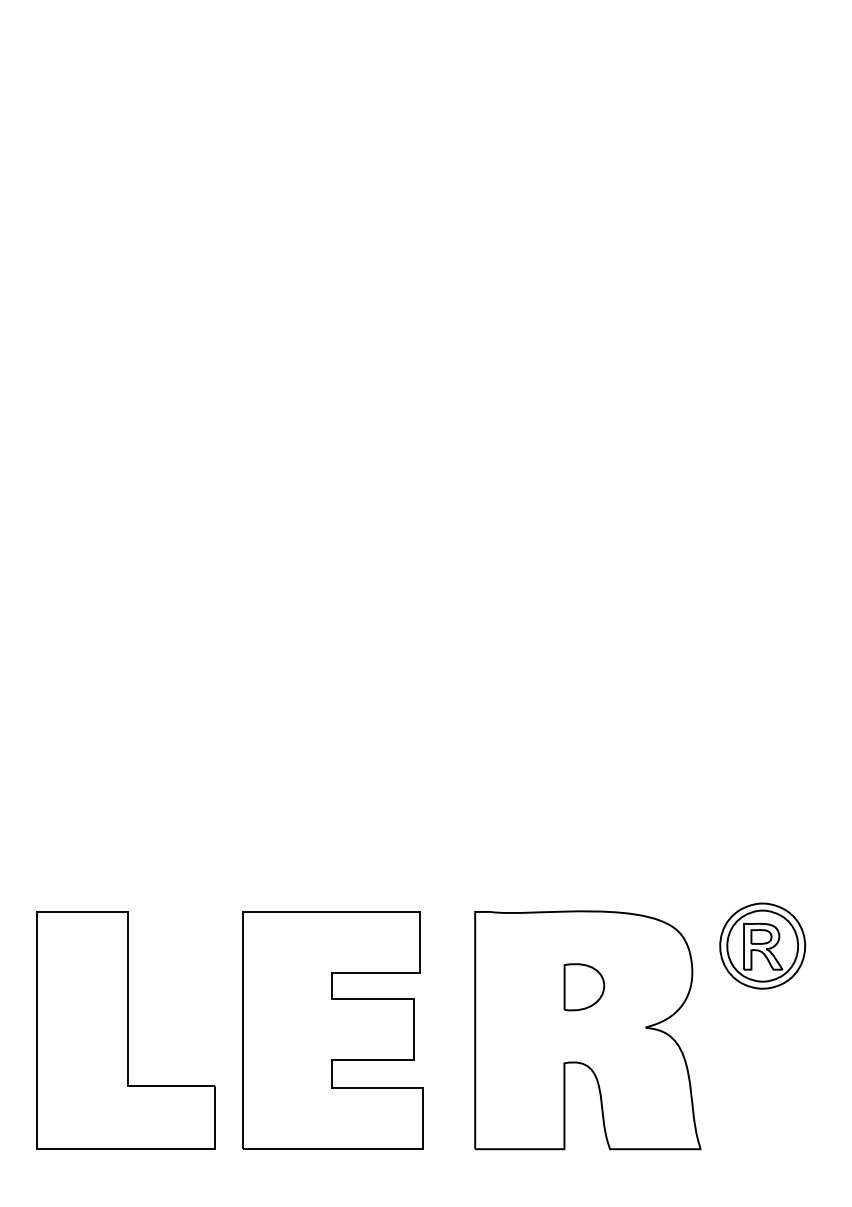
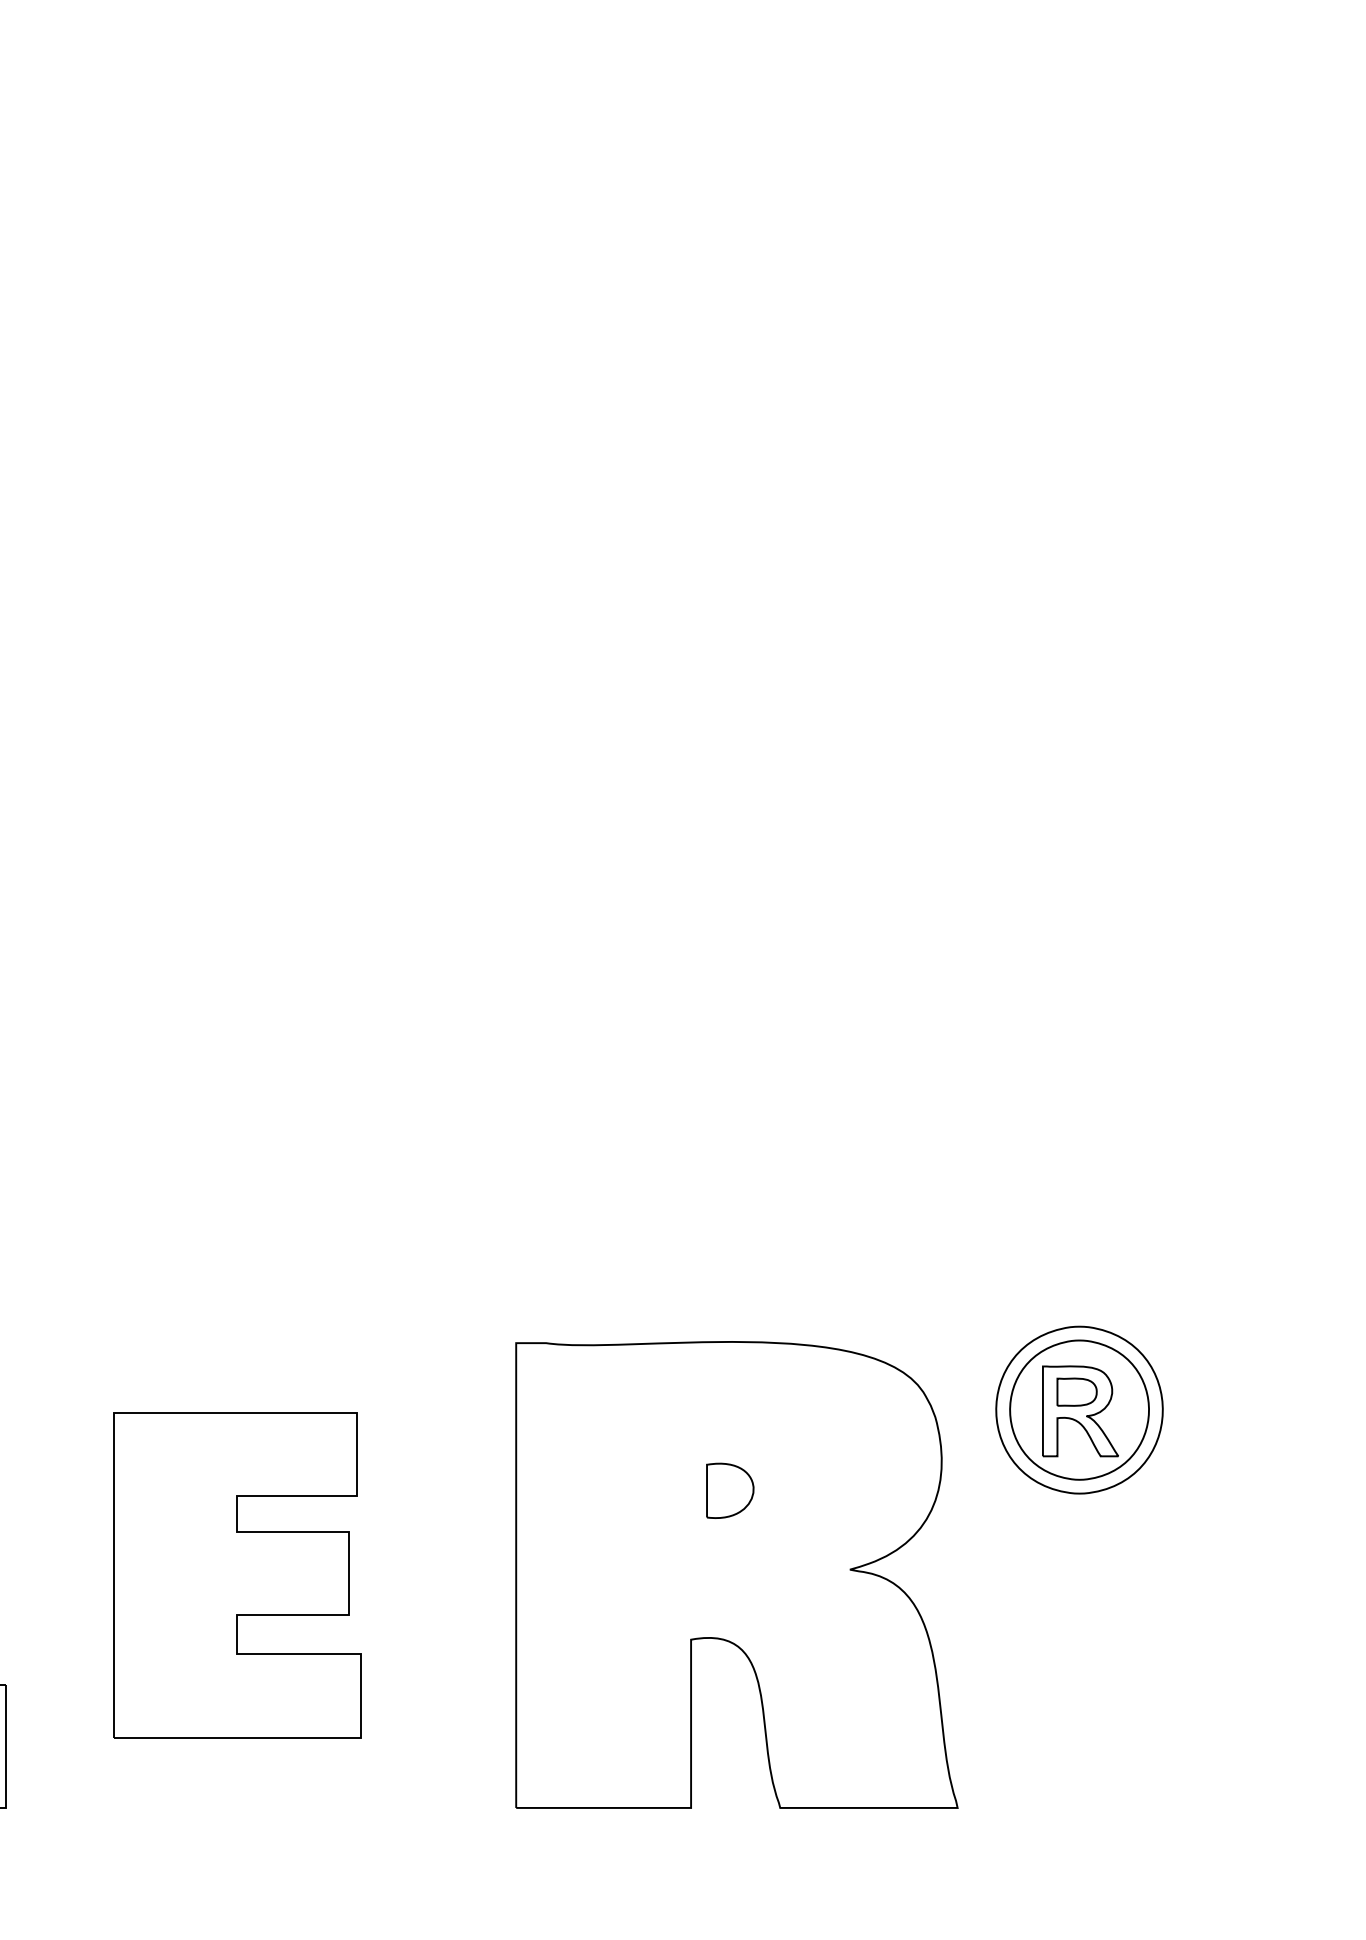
part: (584, 987) -> (730, 1491), size x0.6
part: (332, 1030) -> (236, 1575), size x0.7

